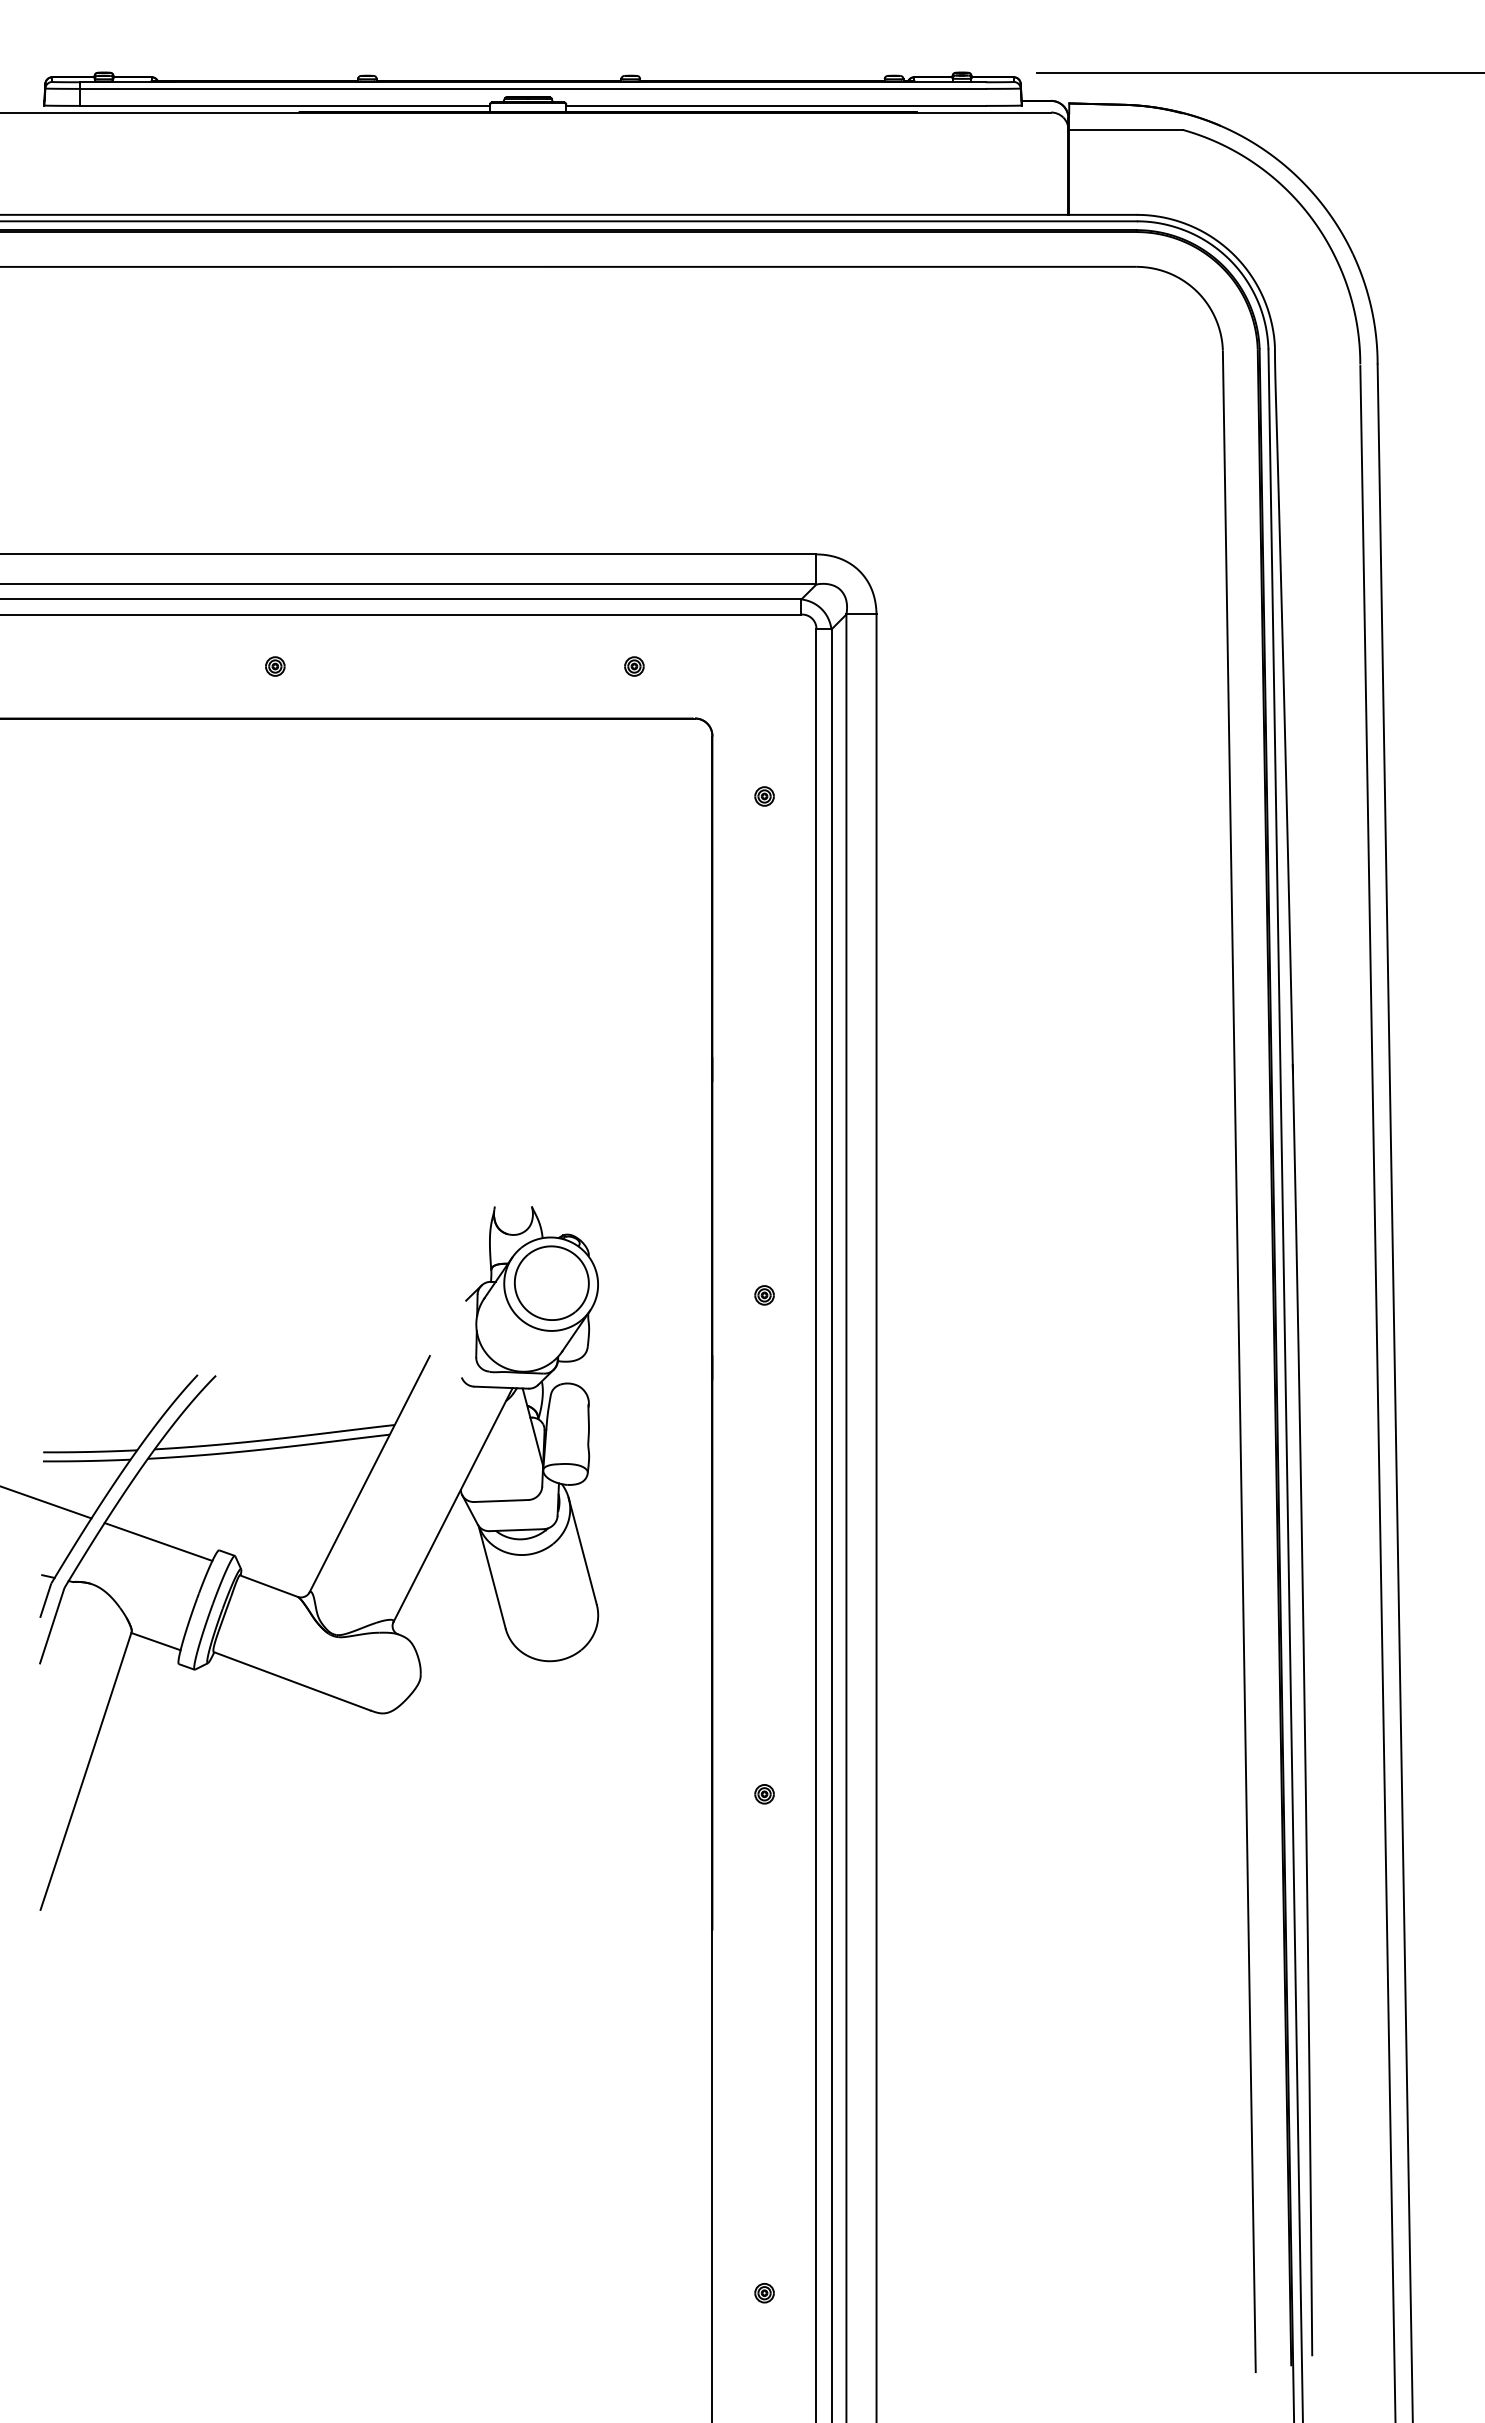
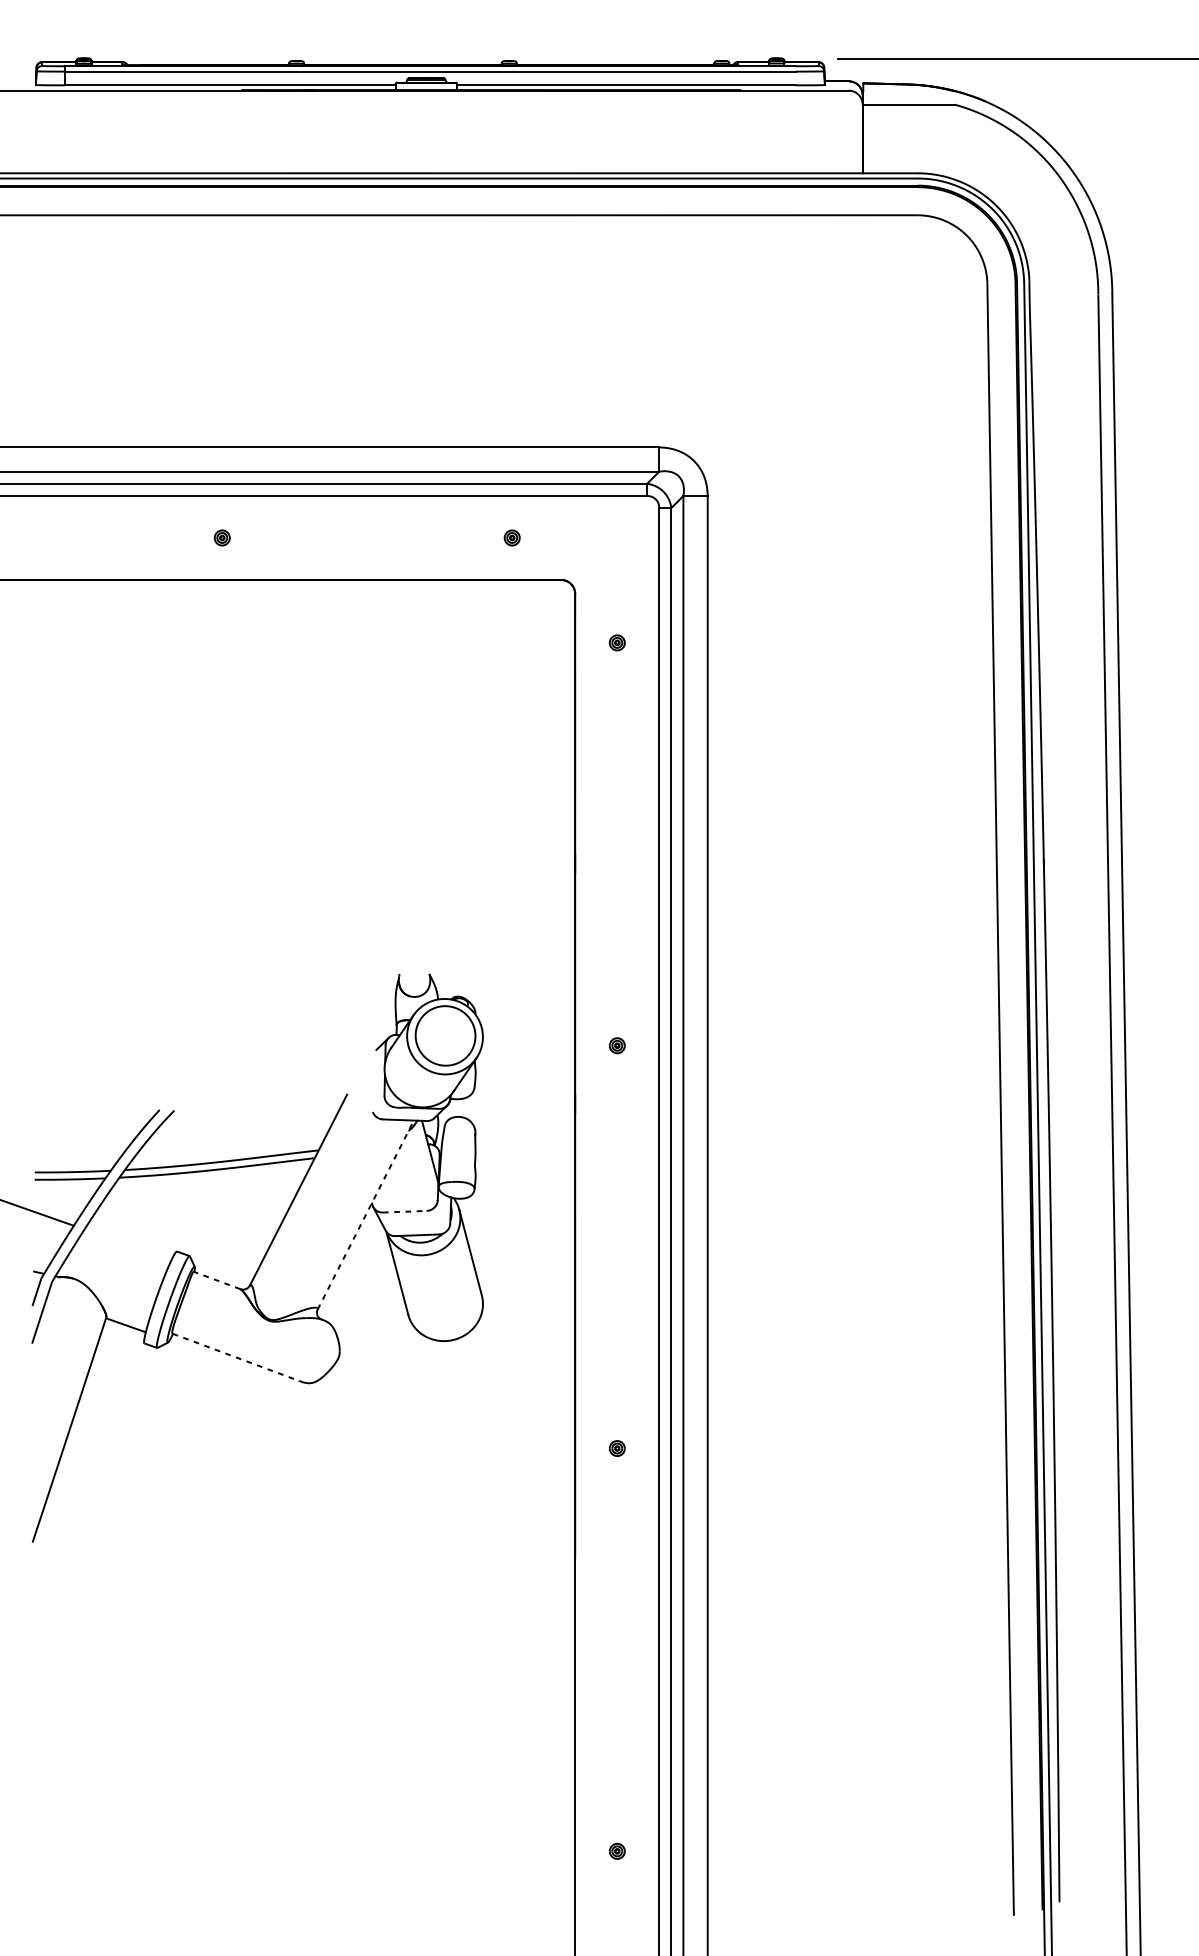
line: (501, 1500) -> (404, 1211), solid -> dashed
line: (453, 1504) -> (366, 1214), solid -> dashed
line: (158, 1541) -> (127, 1244), removed
line: (268, 1586) -> (216, 1280), solid -> dashed
line: (292, 1681) -> (236, 1357), solid -> dashed

